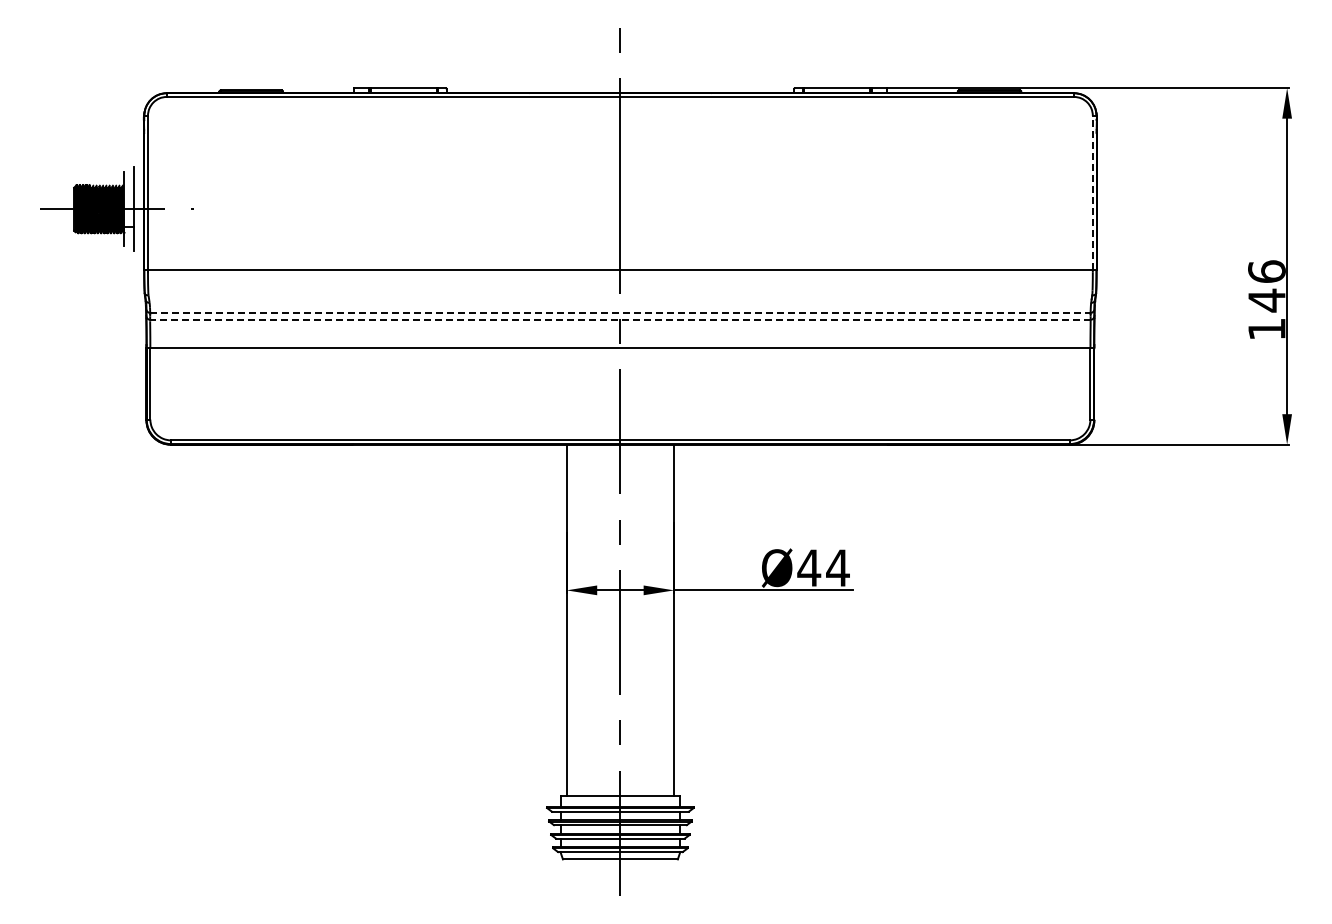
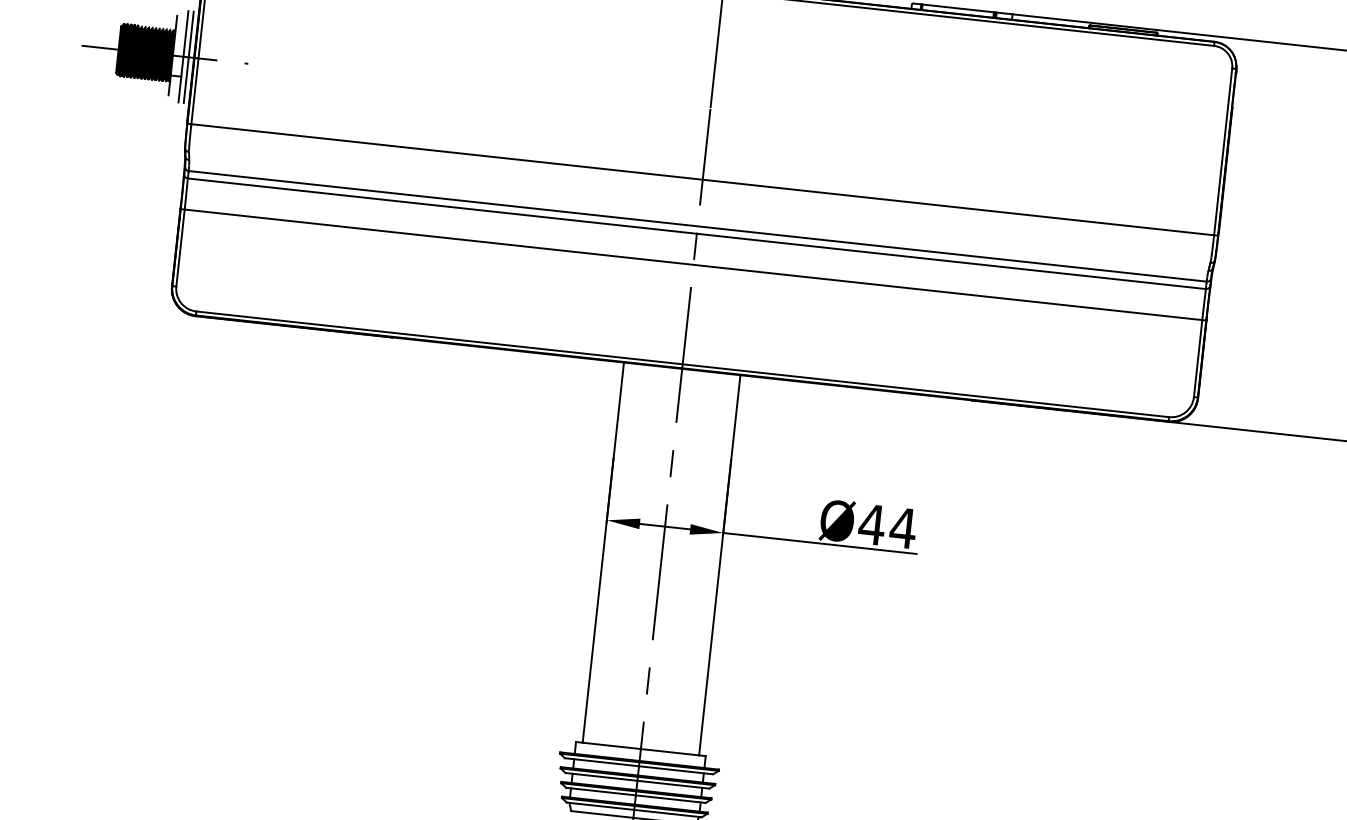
line: (1092, 192) -> (1222, 151), dashed -> solid
line: (138, 208) -> (188, 56), added
line: (620, 312) -> (697, 225), dashed -> solid
line: (619, 319) -> (695, 233), dashed -> solid

